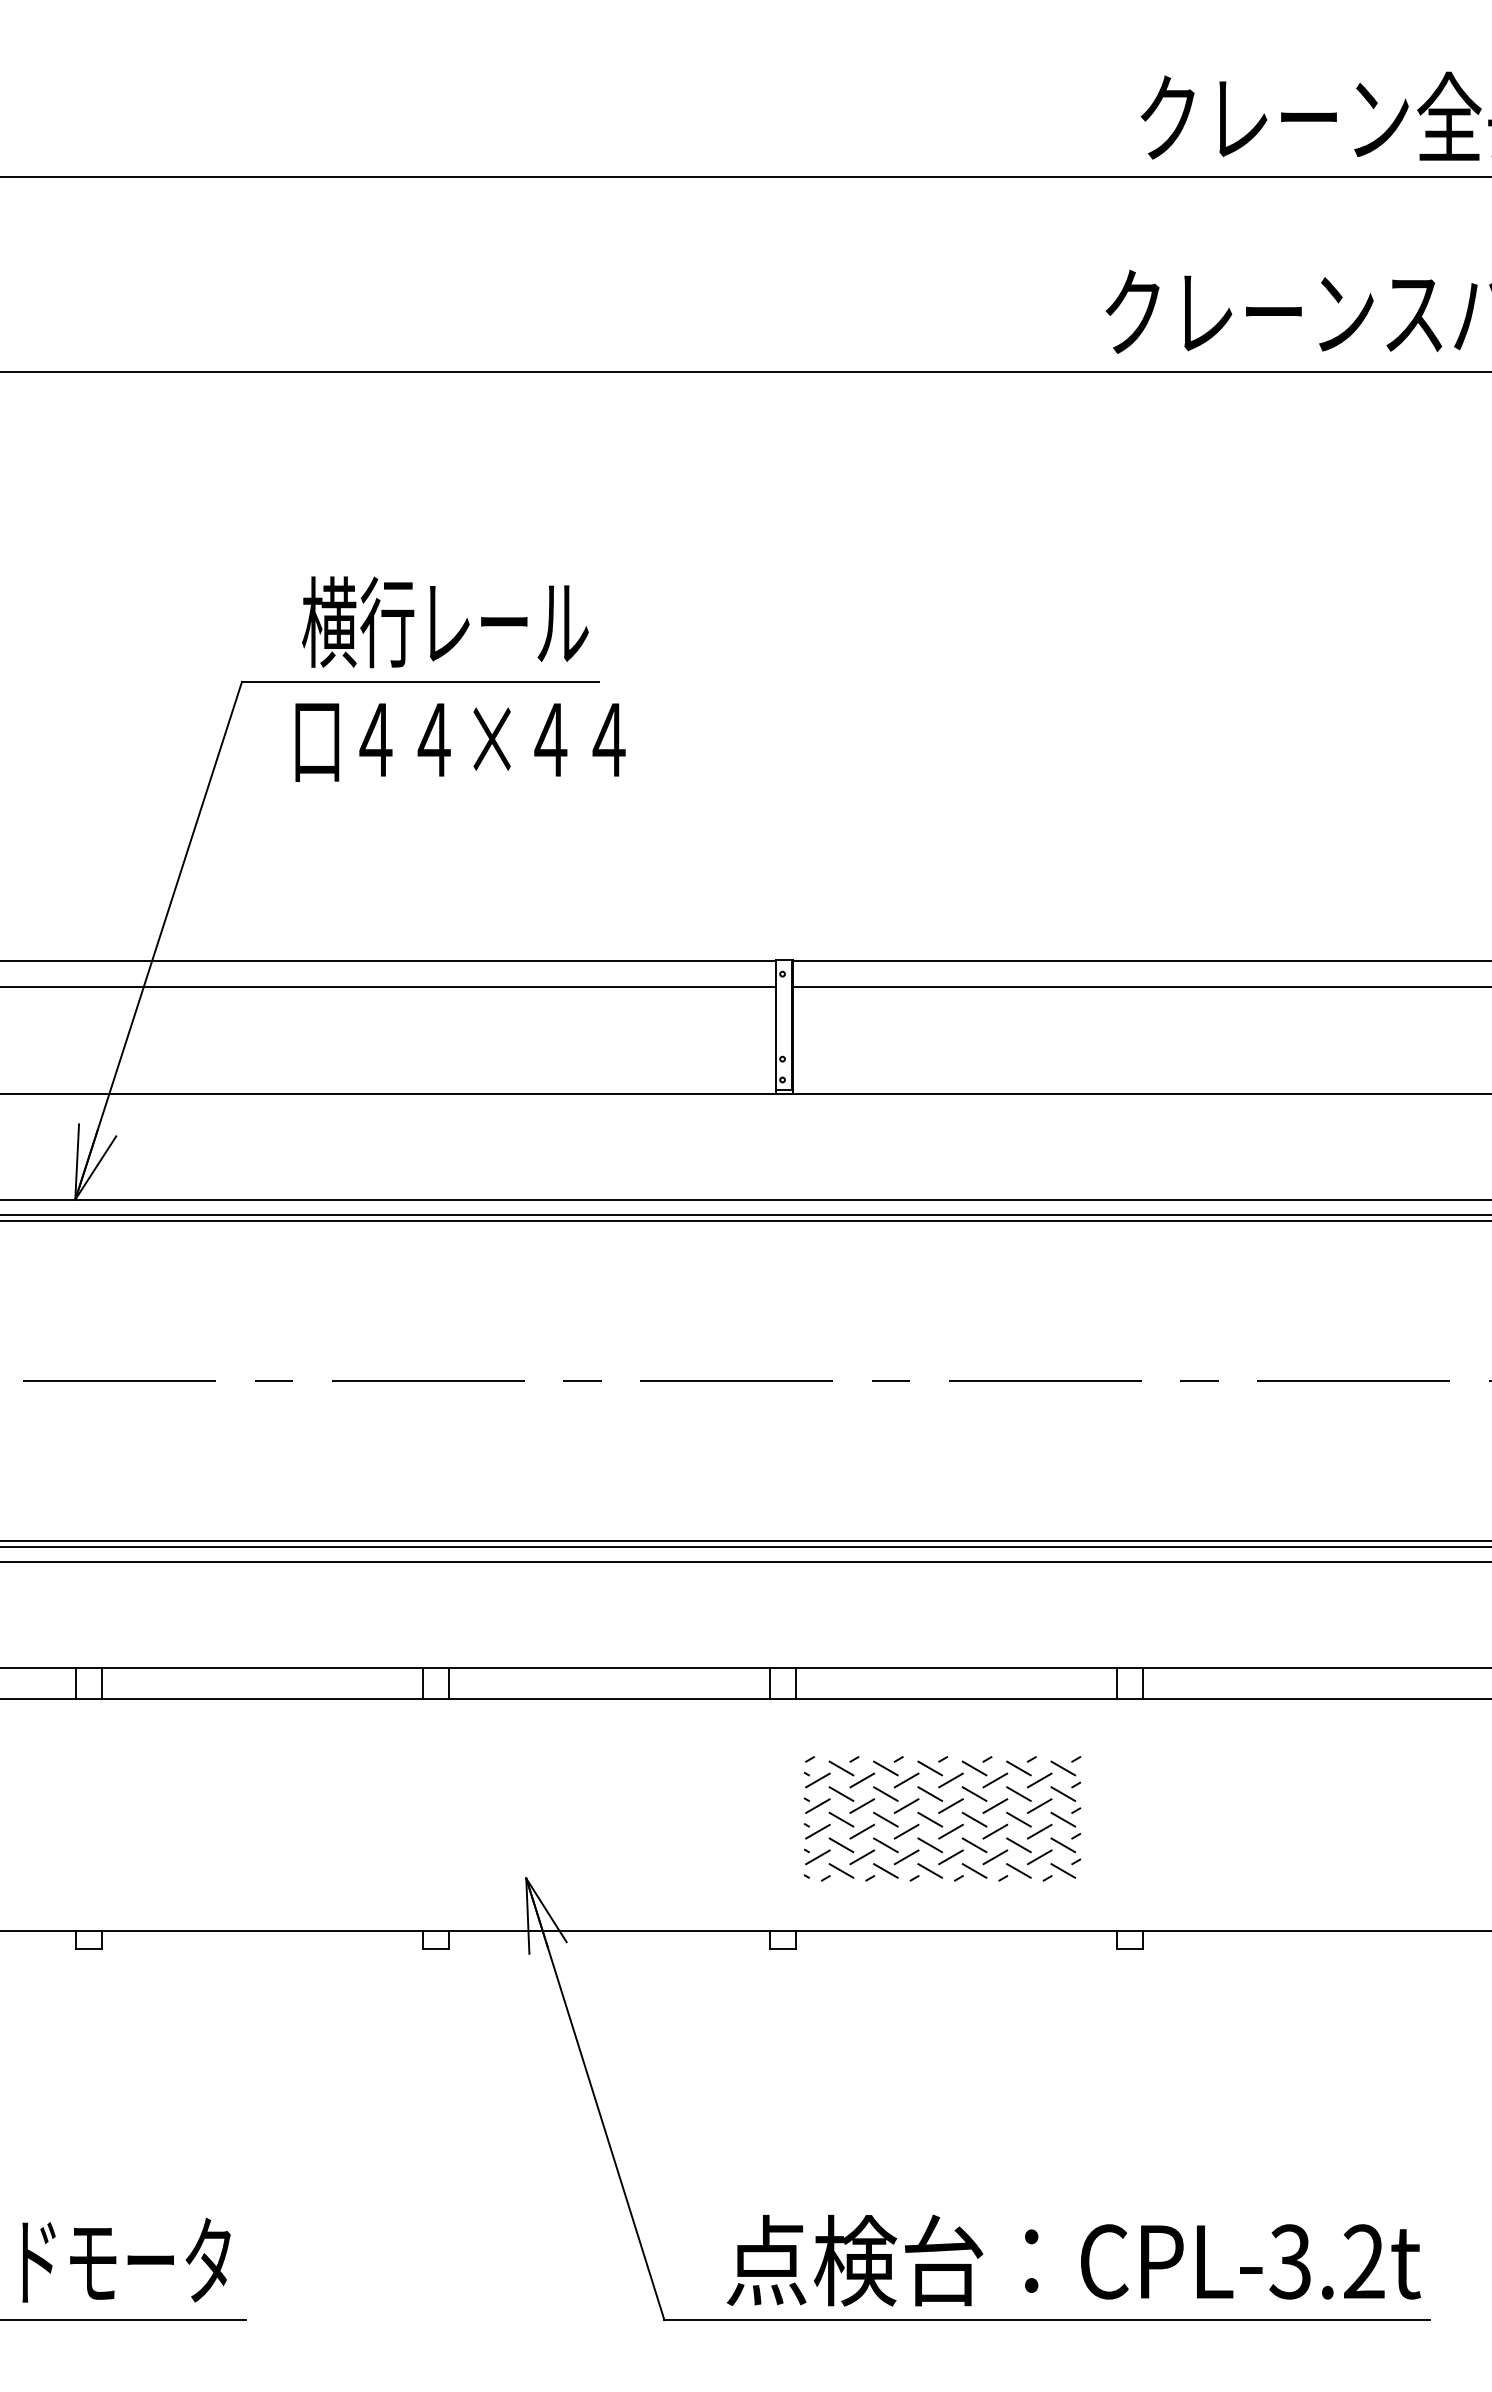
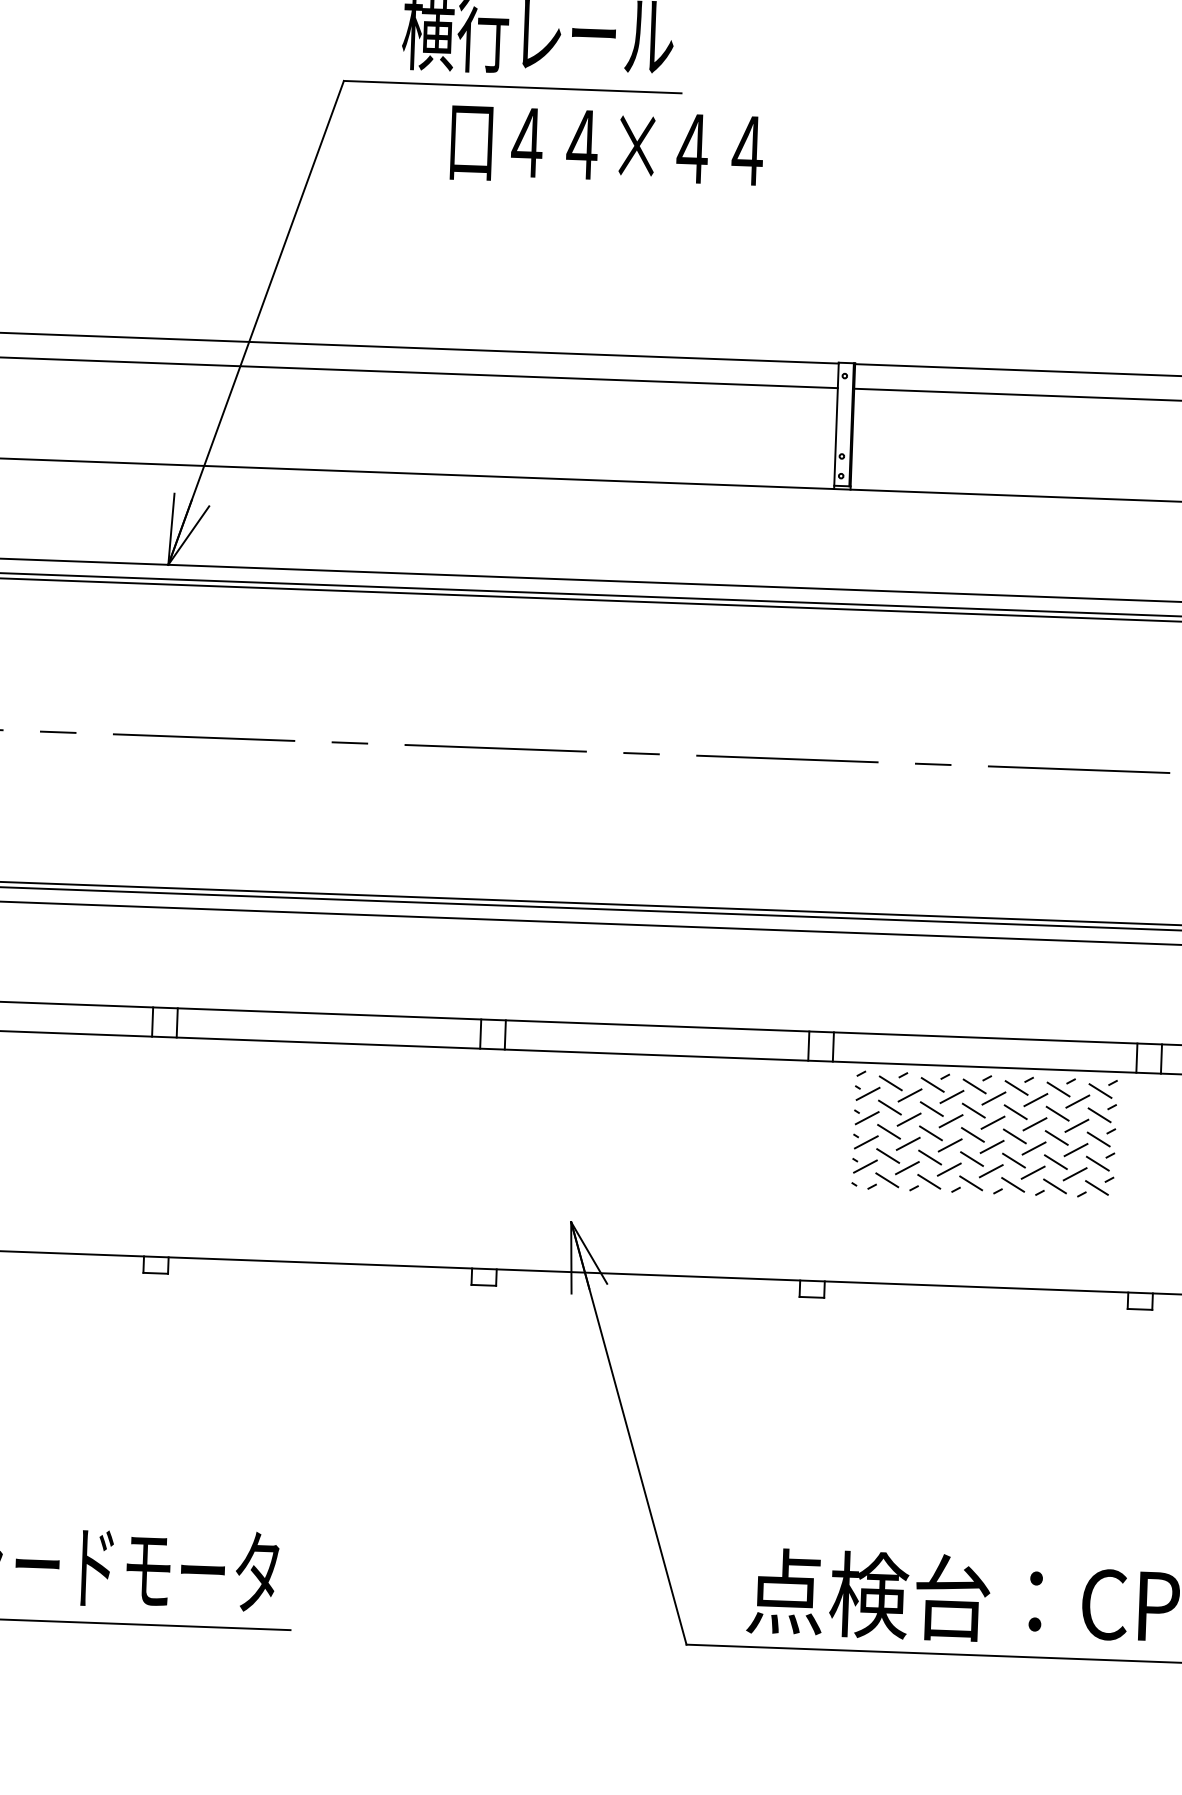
text: (460, 742) -> (607, 148), moved
part: (942, 1818) -> (984, 1134), moved

